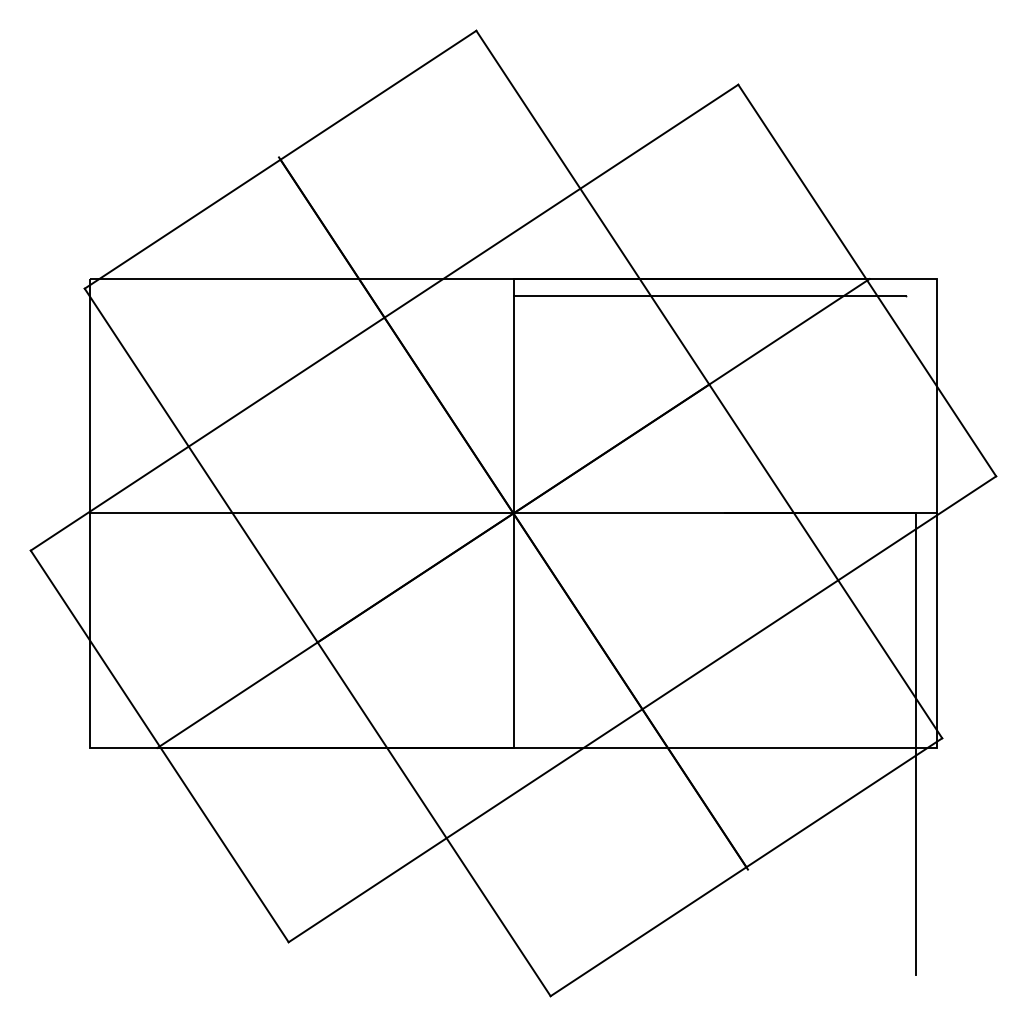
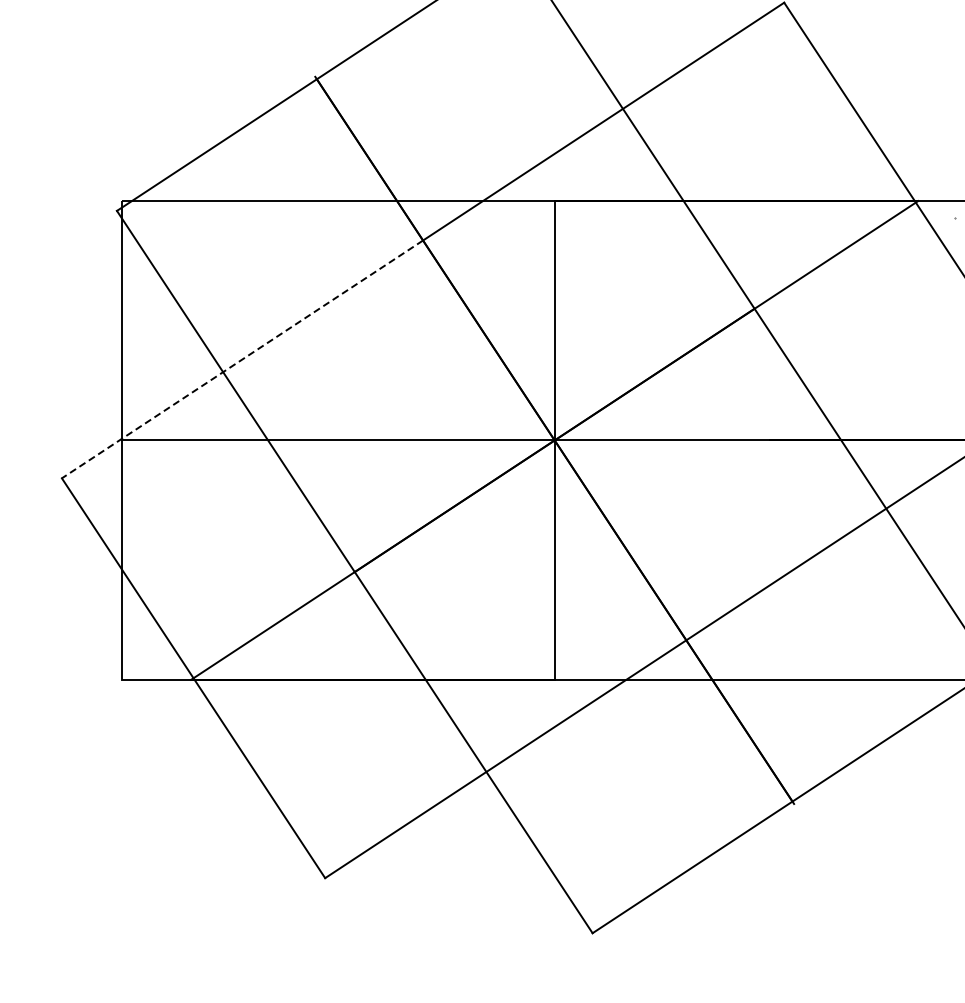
line: (709, 295) -> (754, 217), removed
line: (207, 434) -> (242, 359), solid -> dashed

